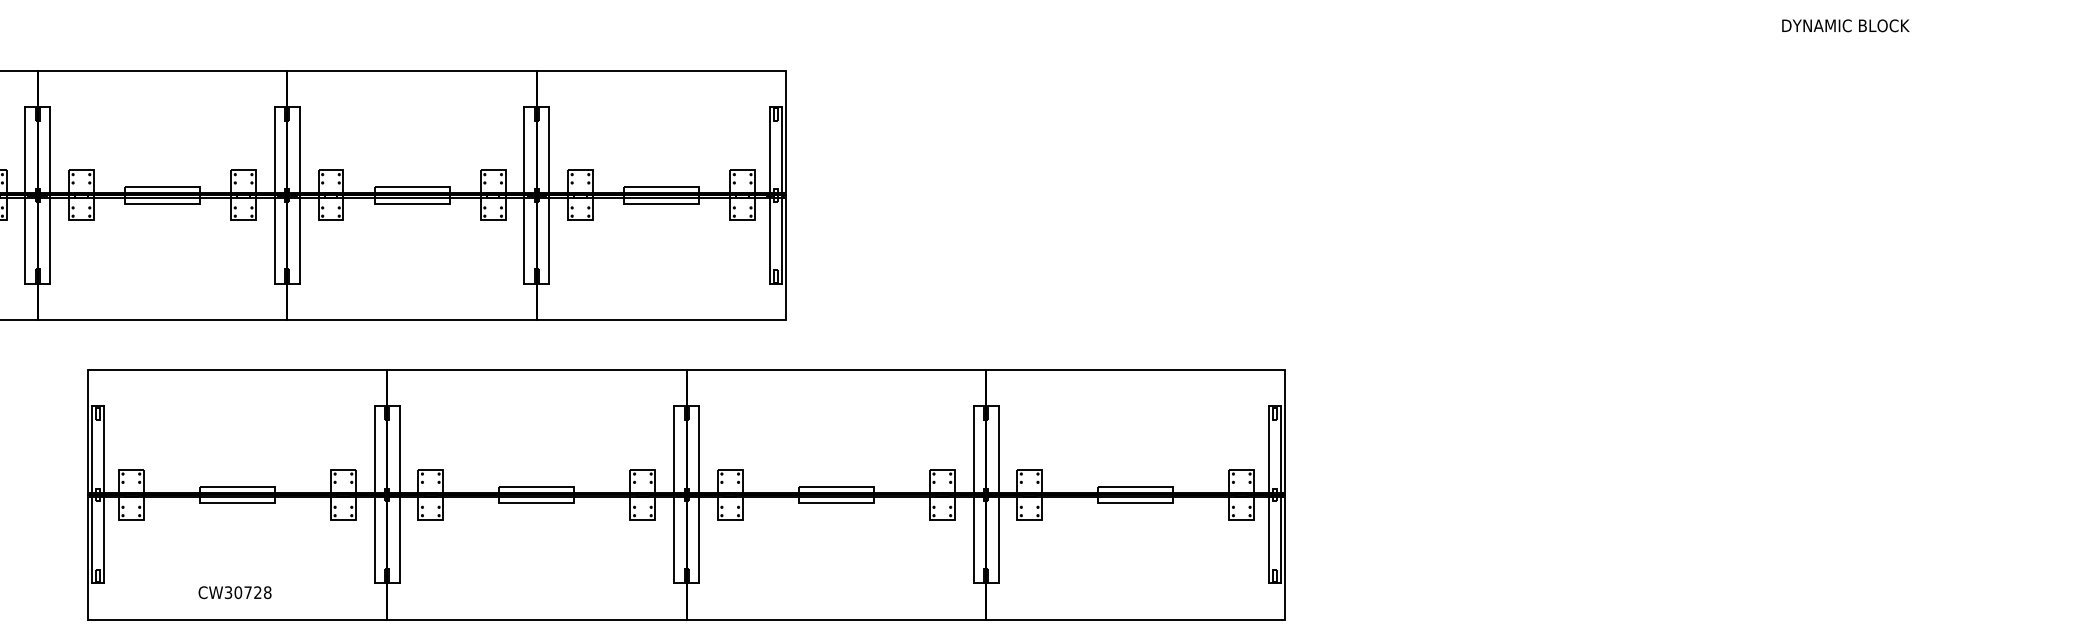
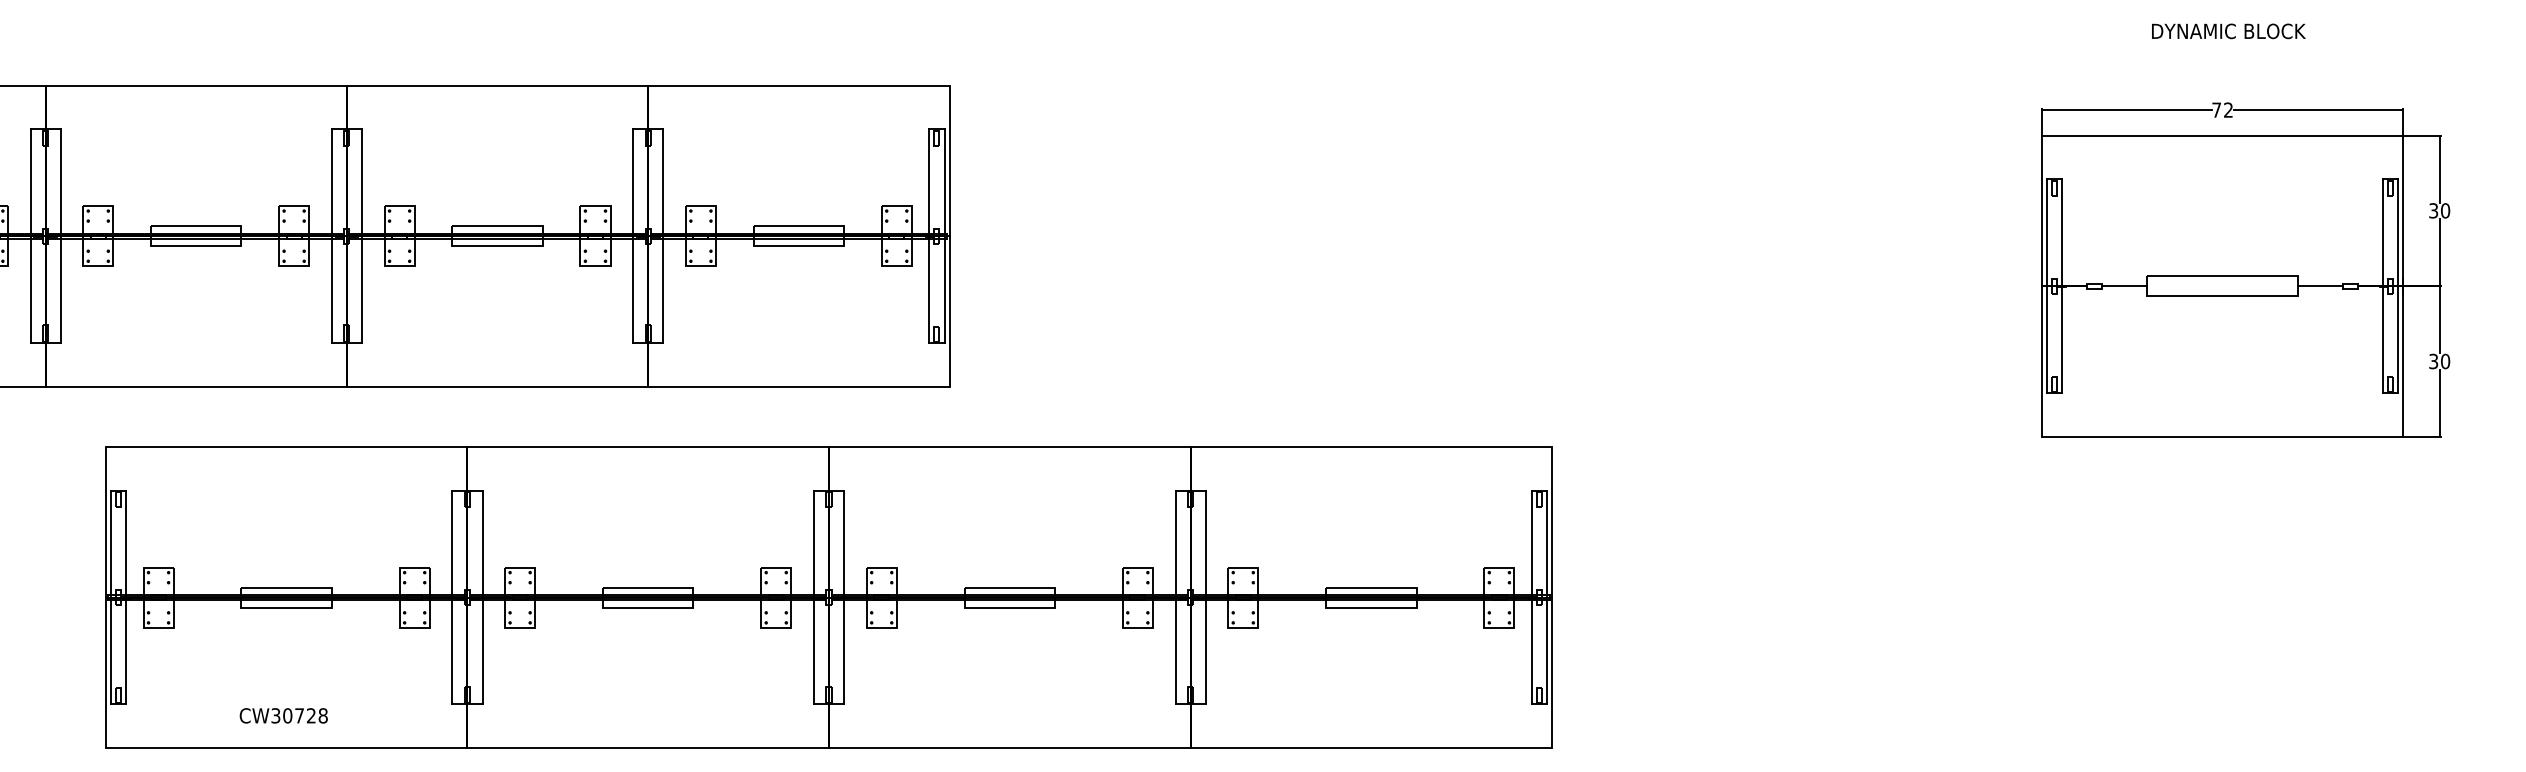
part: (1859, 223) -> (2245, 270), added

